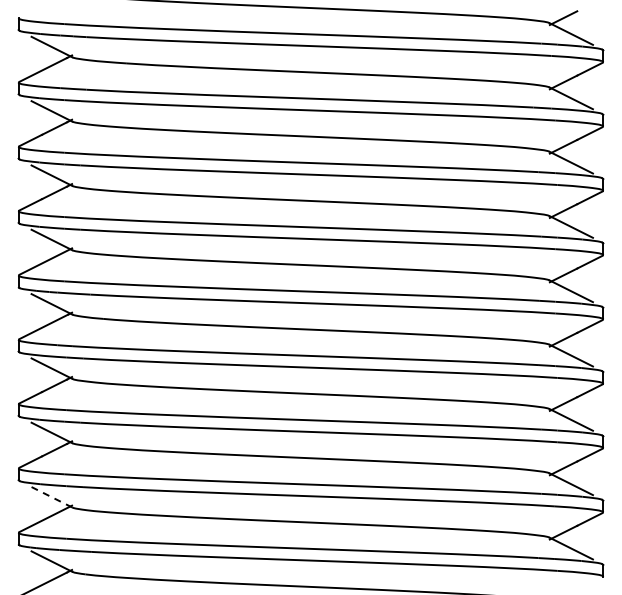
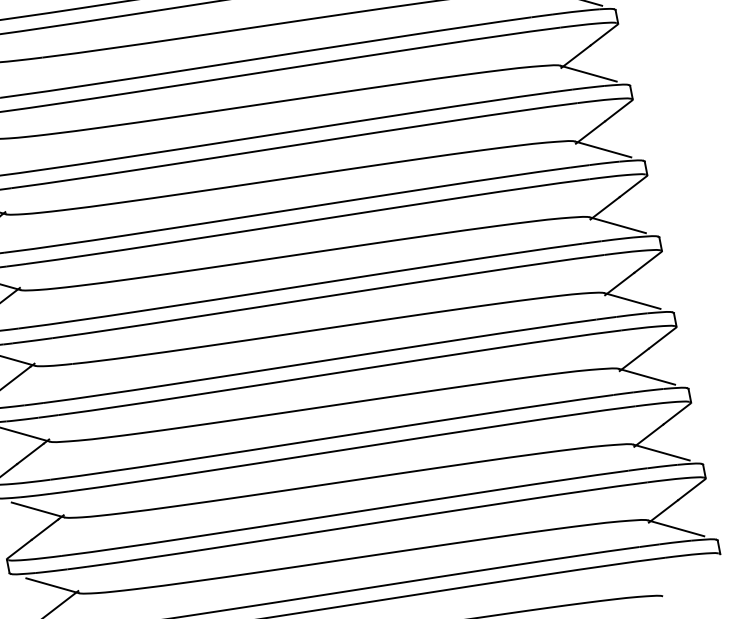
line: (51, 497) -> (52, 586), dashed -> solid

